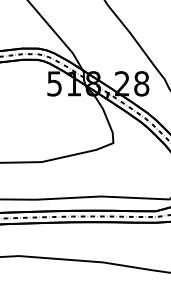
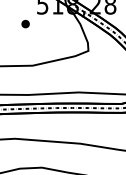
part: (32, 108) -> (25, 24), added

